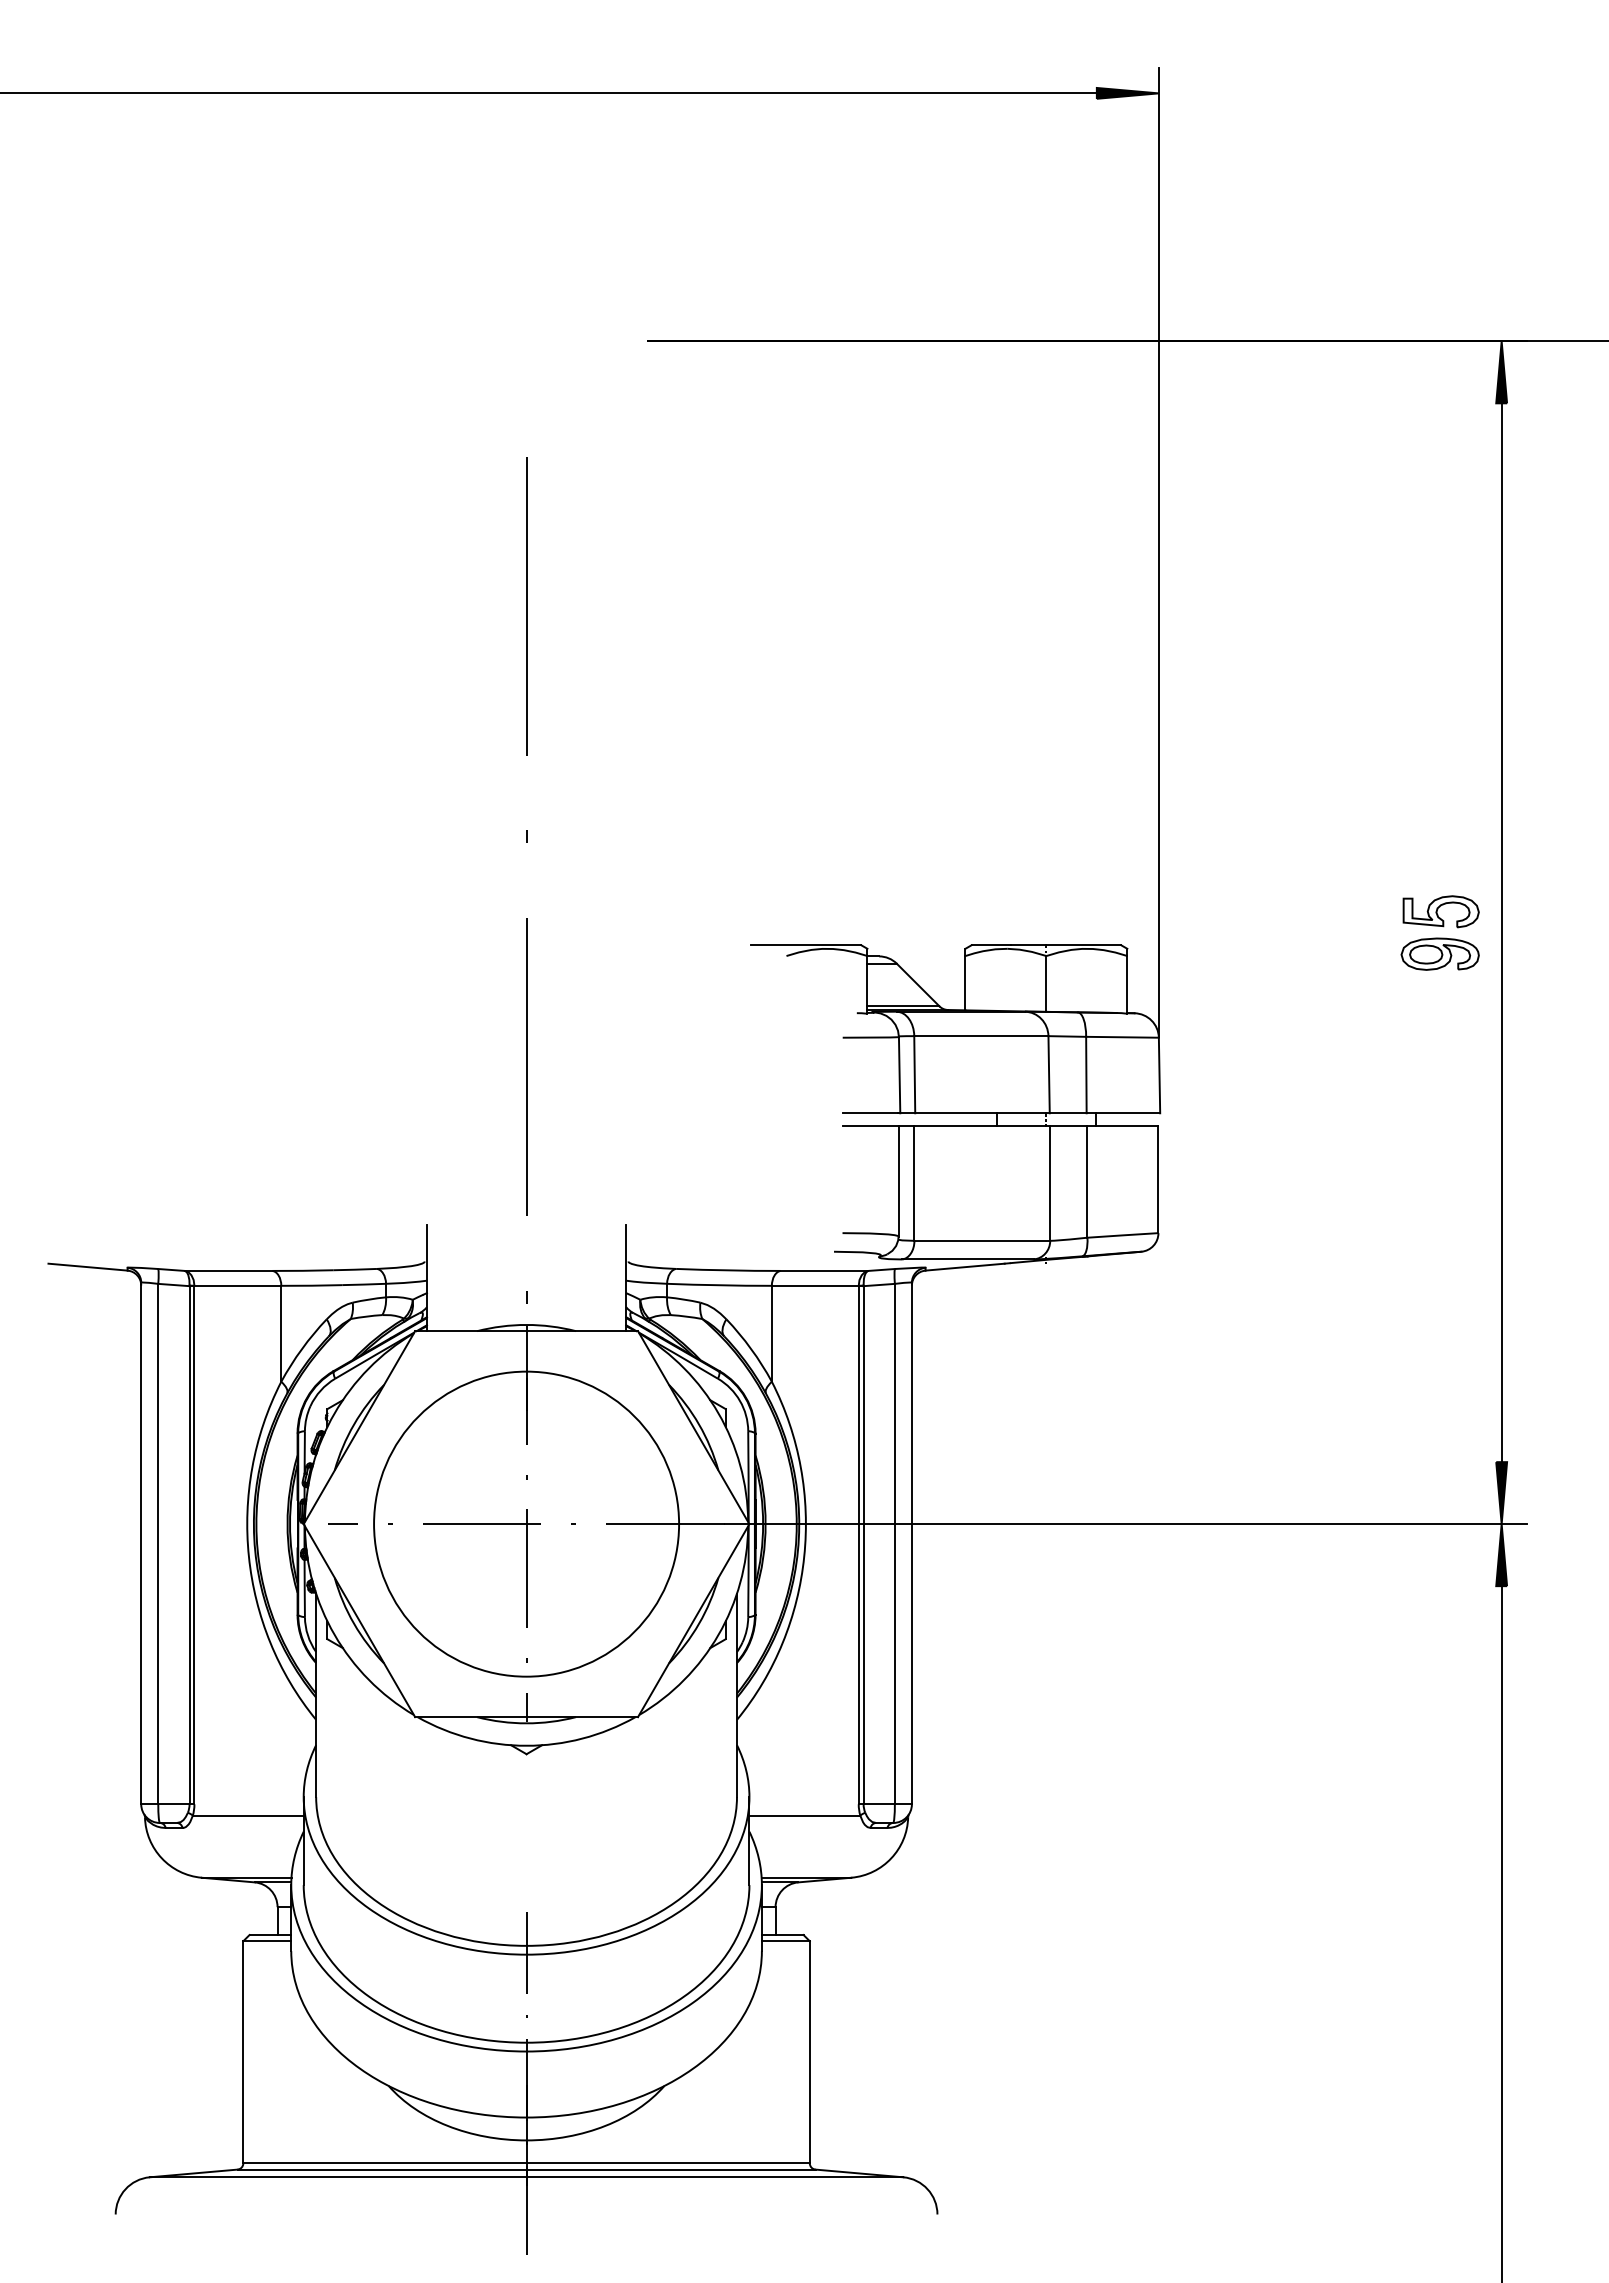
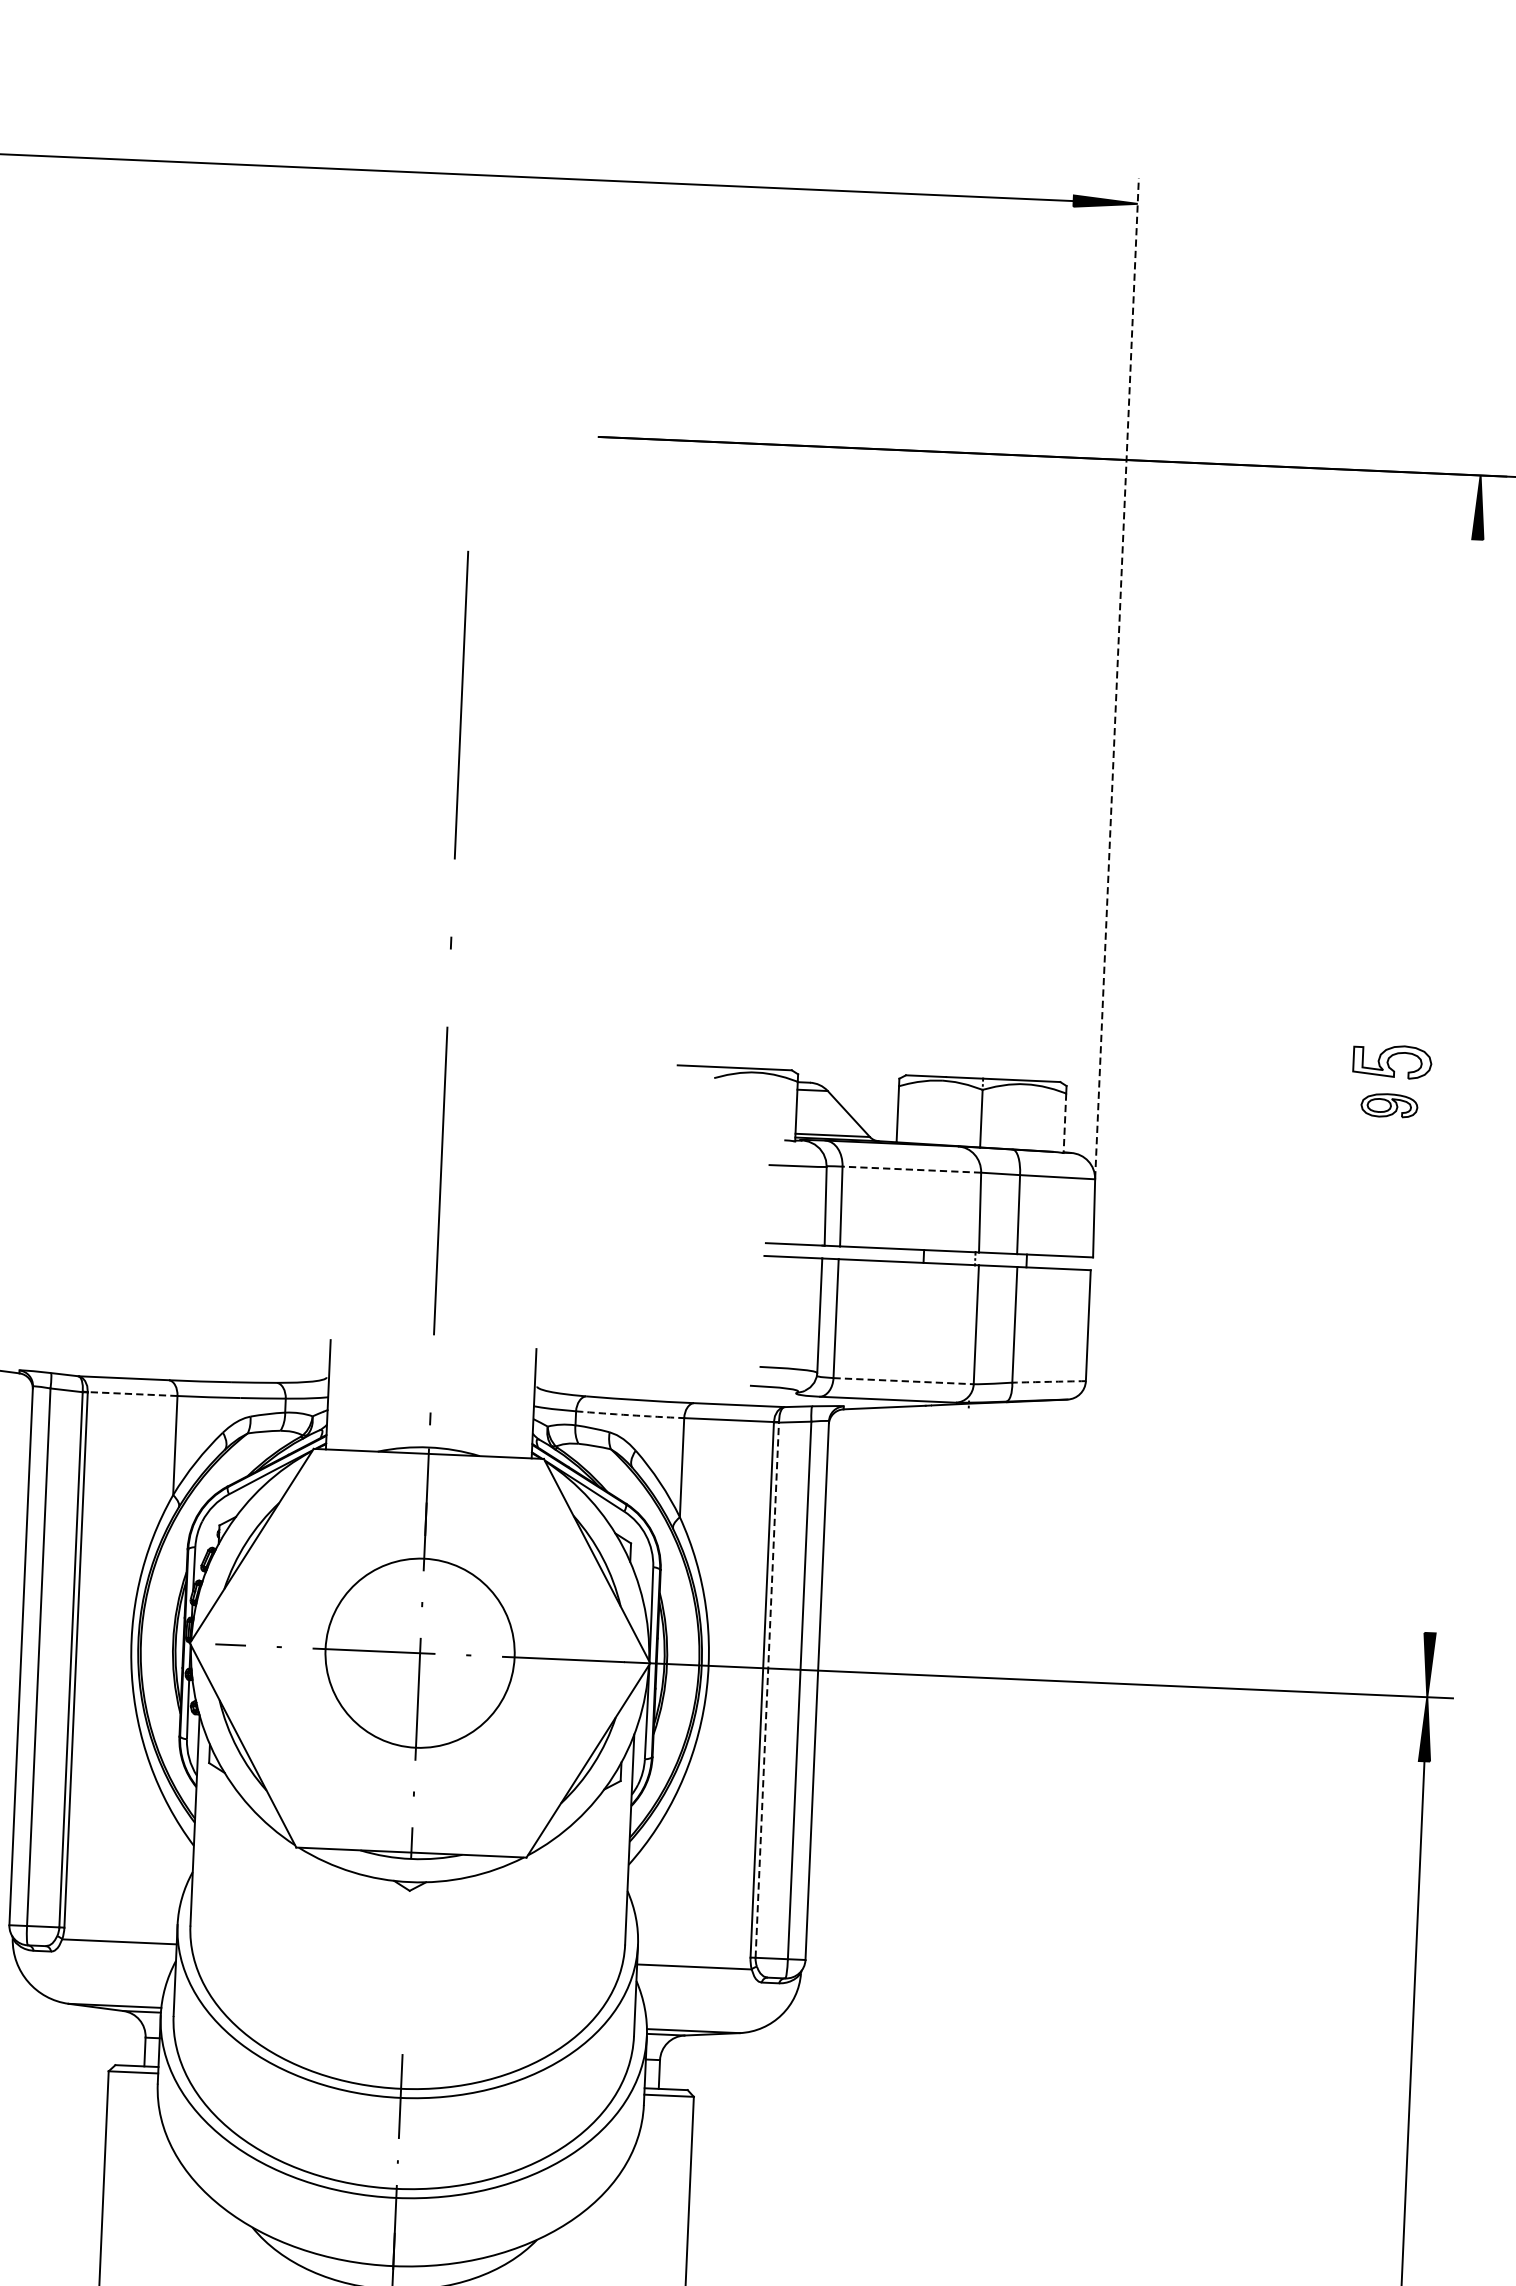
line: (1158, 552) -> (1116, 678), solid -> dashed
line: (1501, 932) -> (1453, 1086), removed
part: (1439, 953) -> (1388, 1104), size x0.7
line: (1127, 984) -> (1065, 1122), solid -> dashed
line: (980, 1036) -> (910, 1170), solid -> dashed
arc: (1122, 1235) -> (1048, 1381), solid -> dashed
line: (982, 1240) -> (903, 1380), solid -> dashed
line: (237, 1285) -> (132, 1393), solid -> dashed
arc: (719, 1285) -> (630, 1415), solid -> dashed
circle: (526, 1523) -> (420, 1652), size x0.6
line: (863, 1544) -> (767, 1689), solid -> dashed

